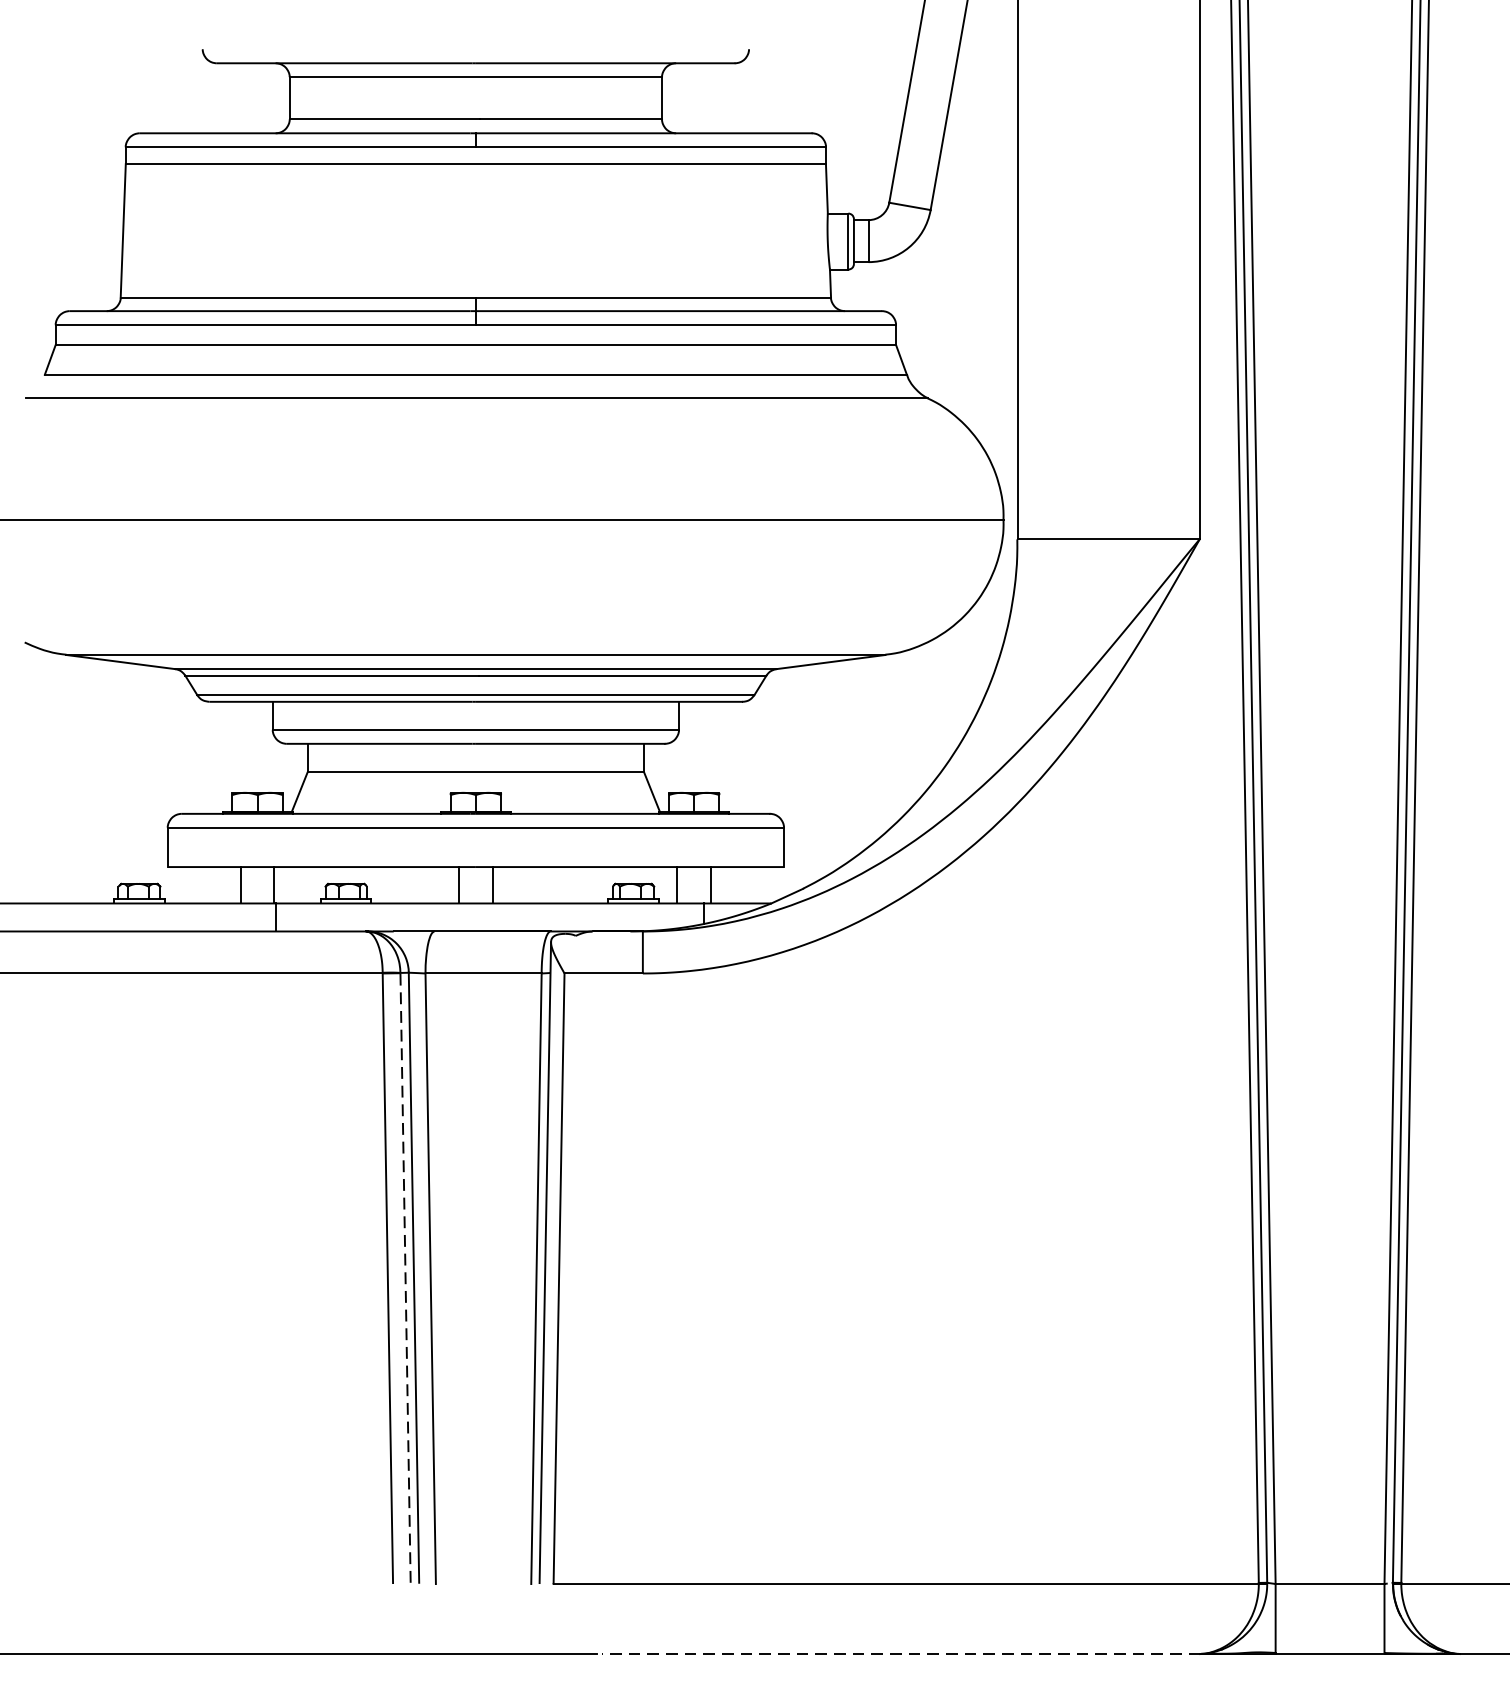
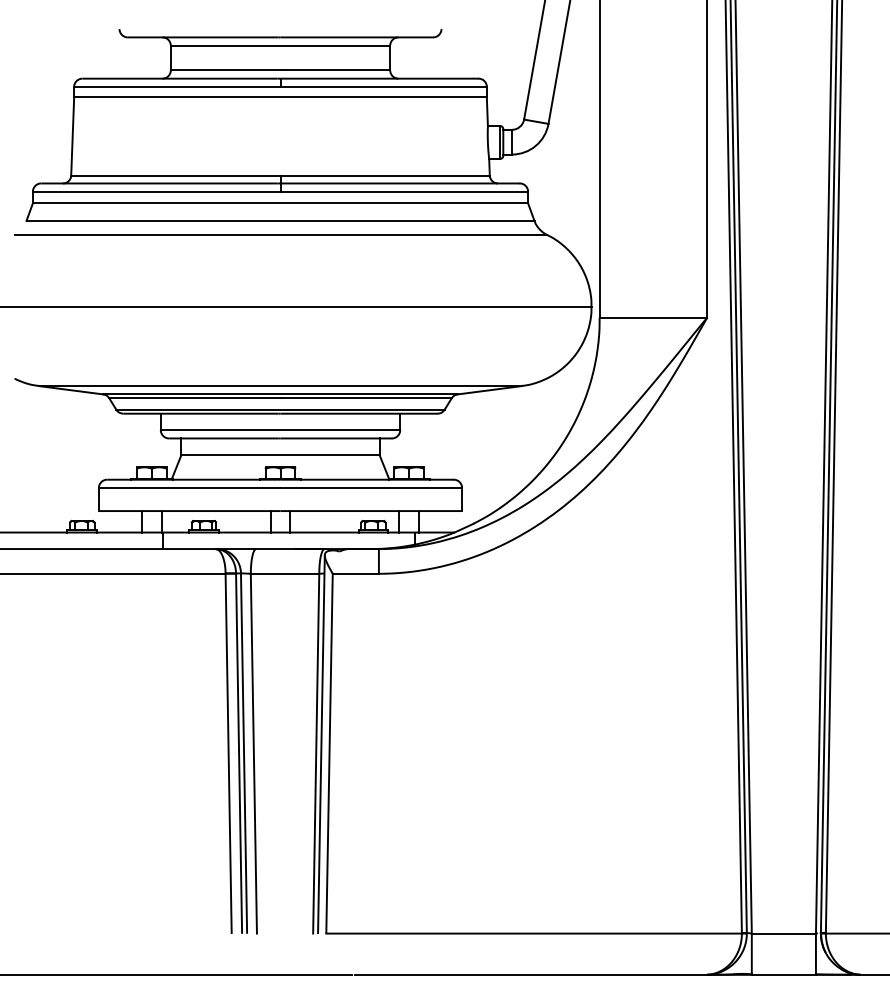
line: (406, 1278) -> (239, 753), dashed -> solid
line: (900, 1653) -> (530, 974), dashed -> solid

